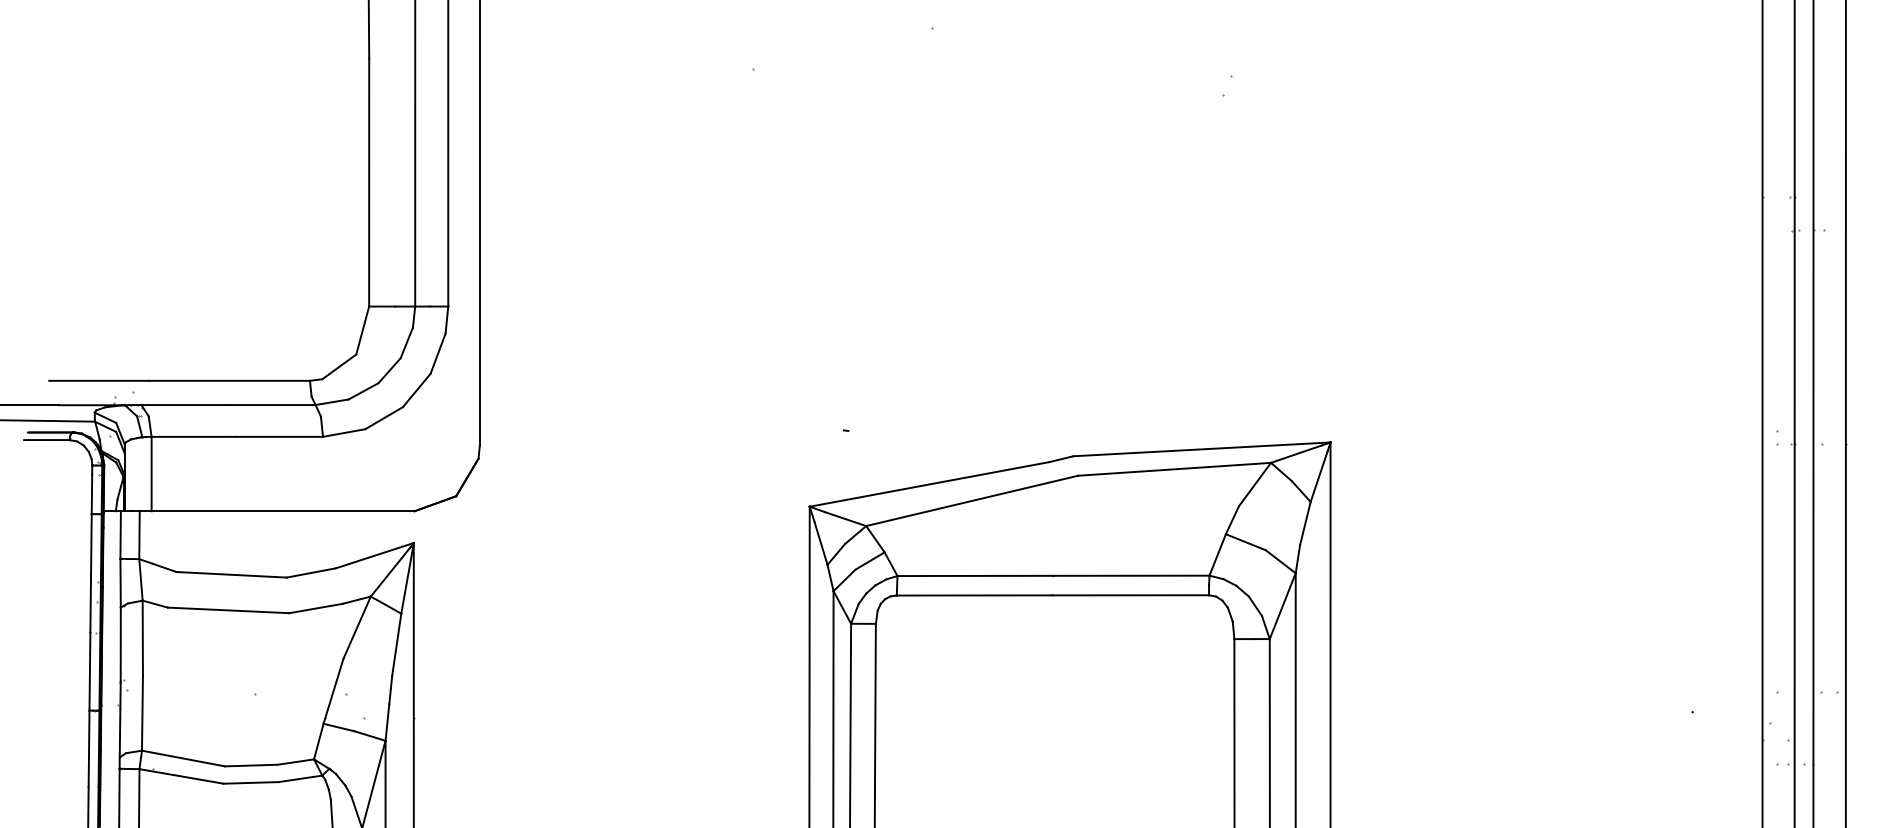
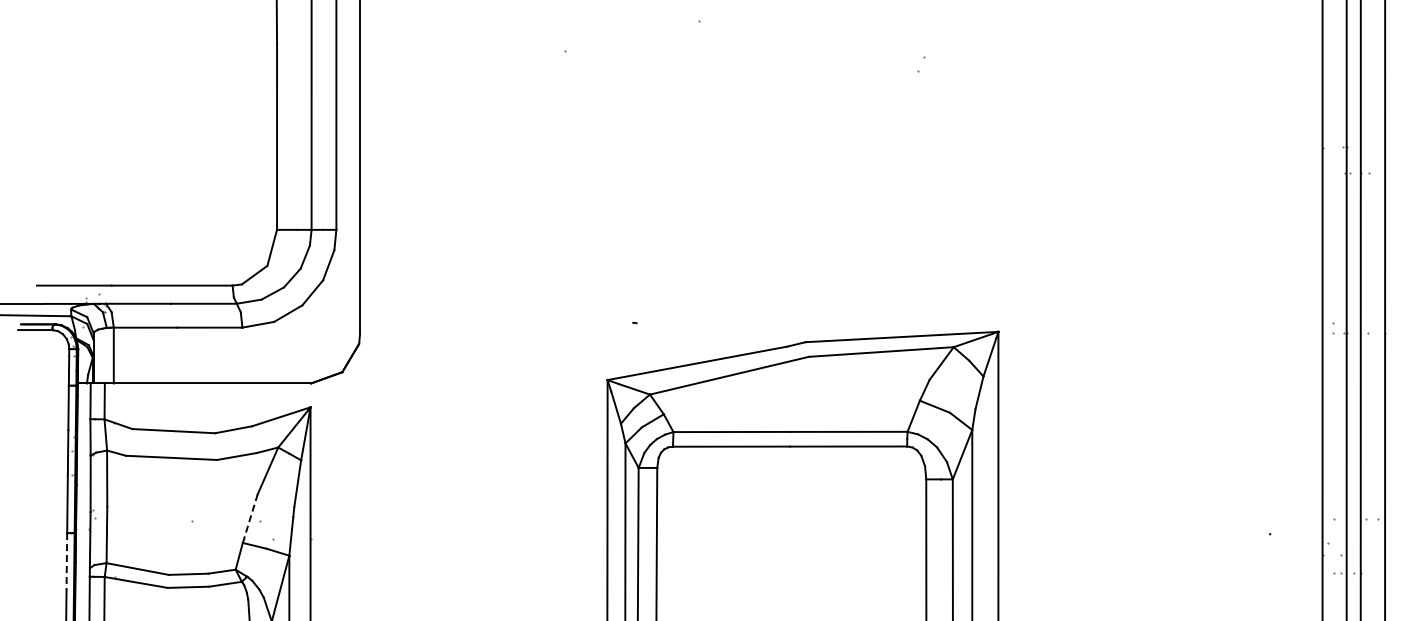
line: (333, 692) -> (250, 519), solid -> dashed
line: (88, 748) -> (66, 561), solid -> dashed

